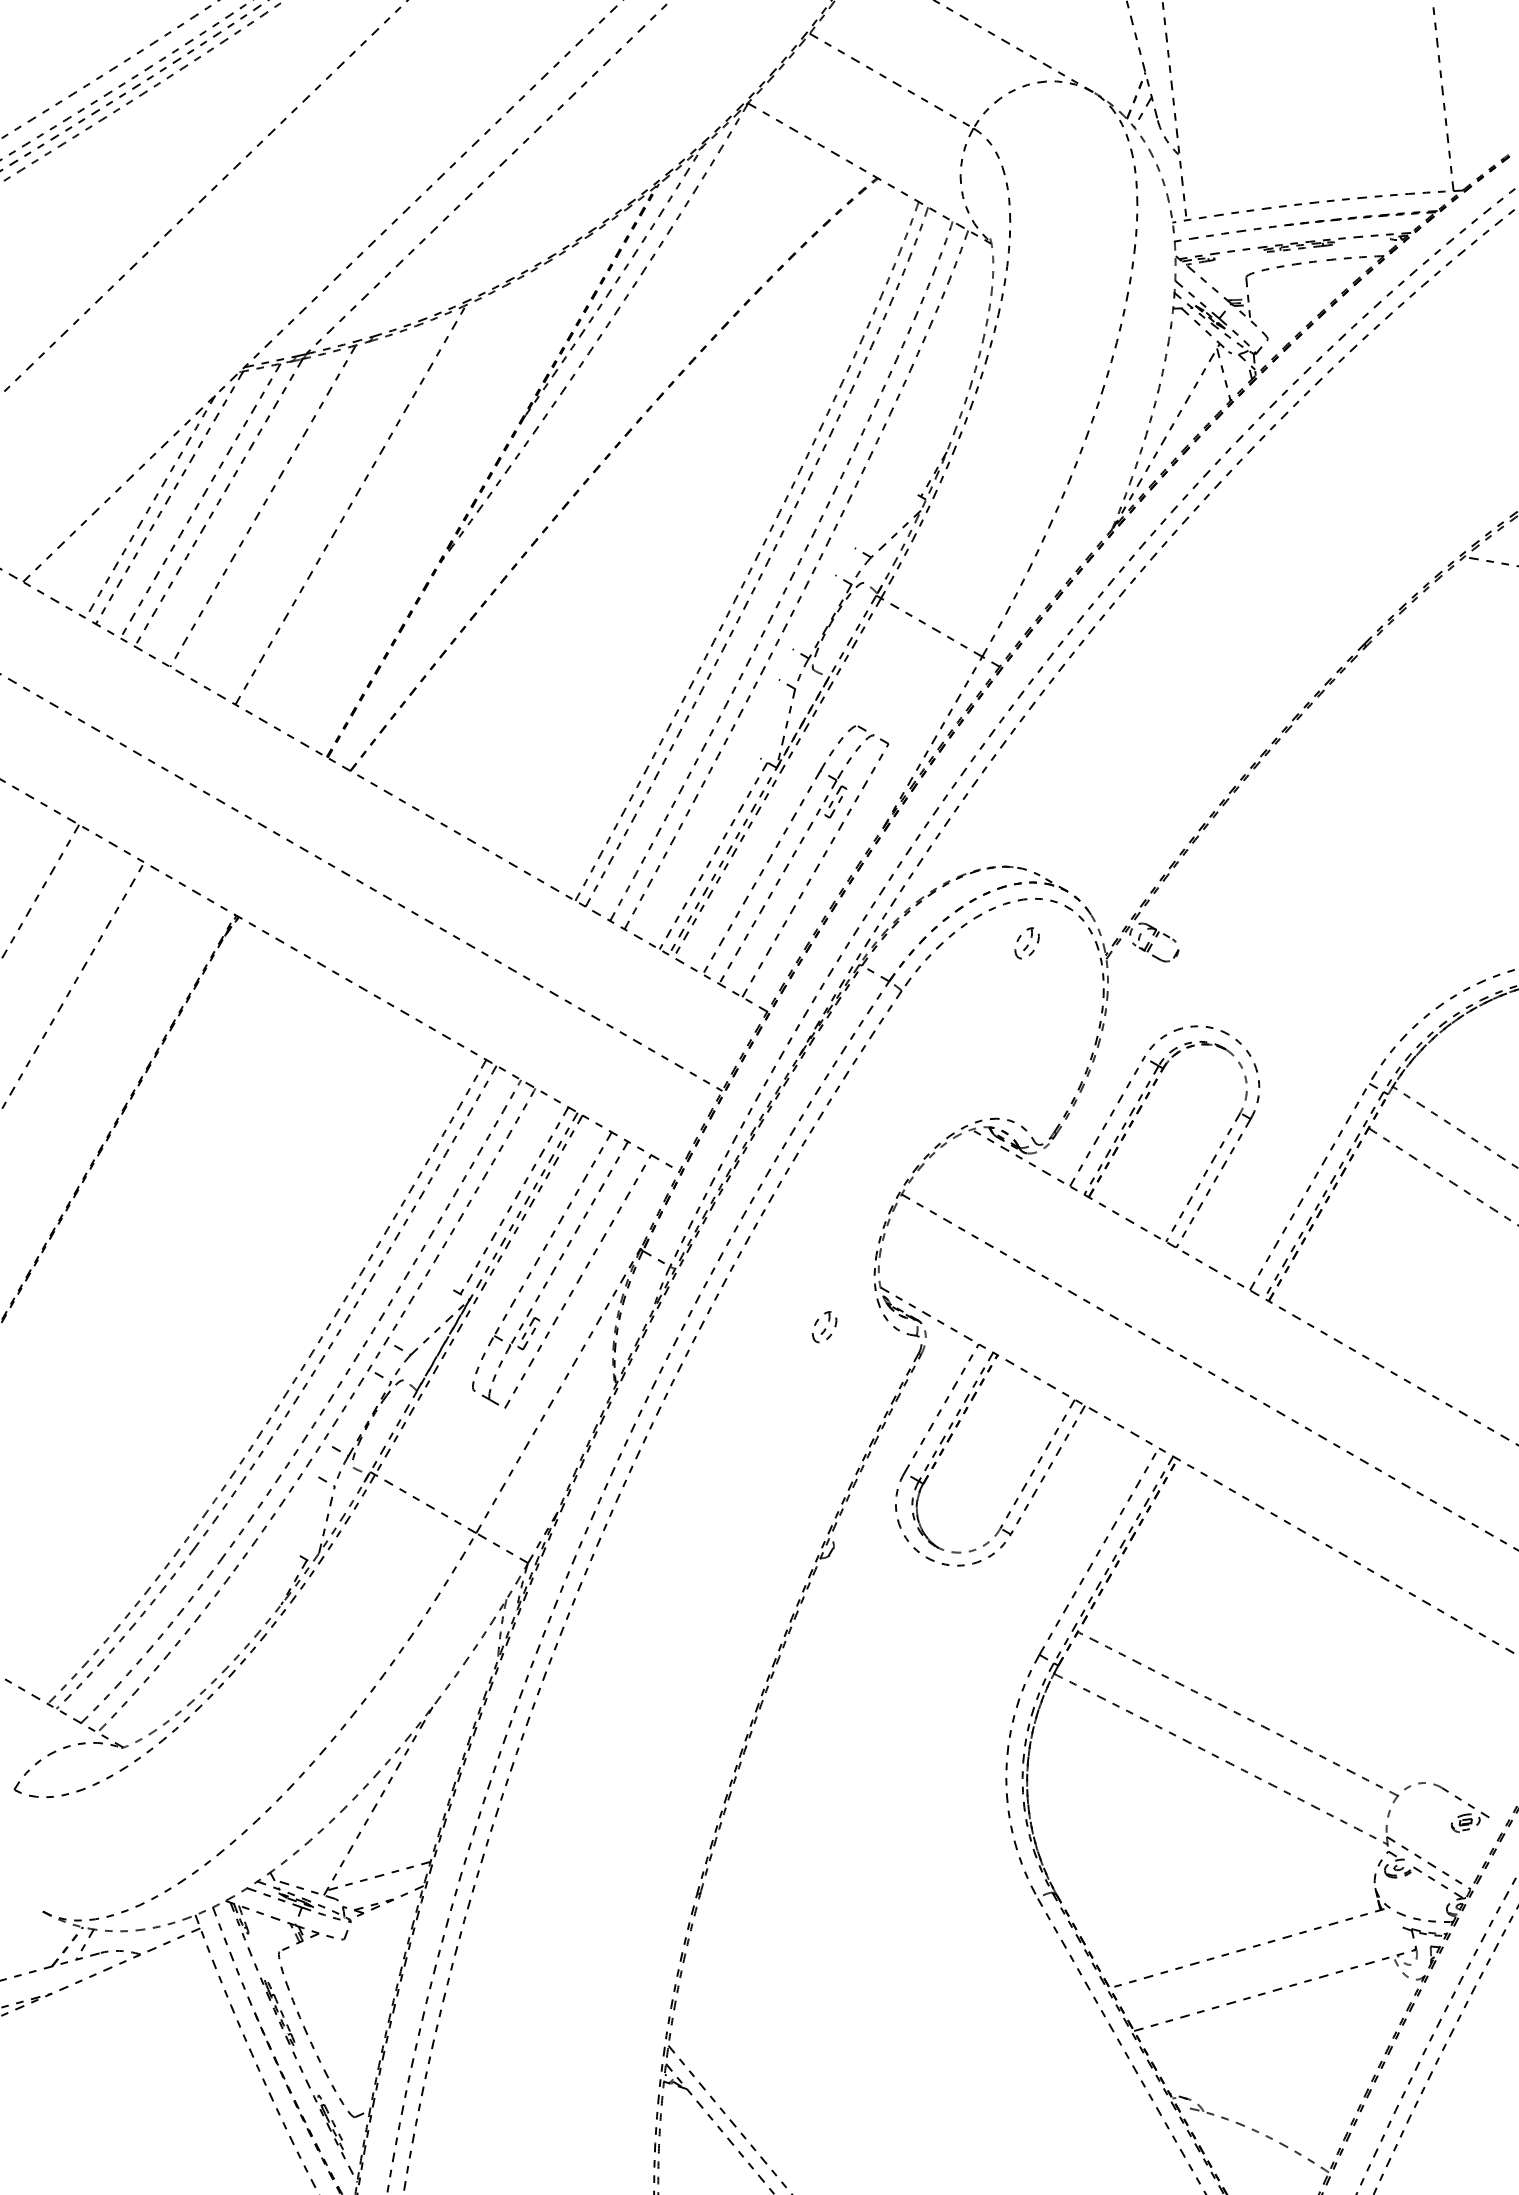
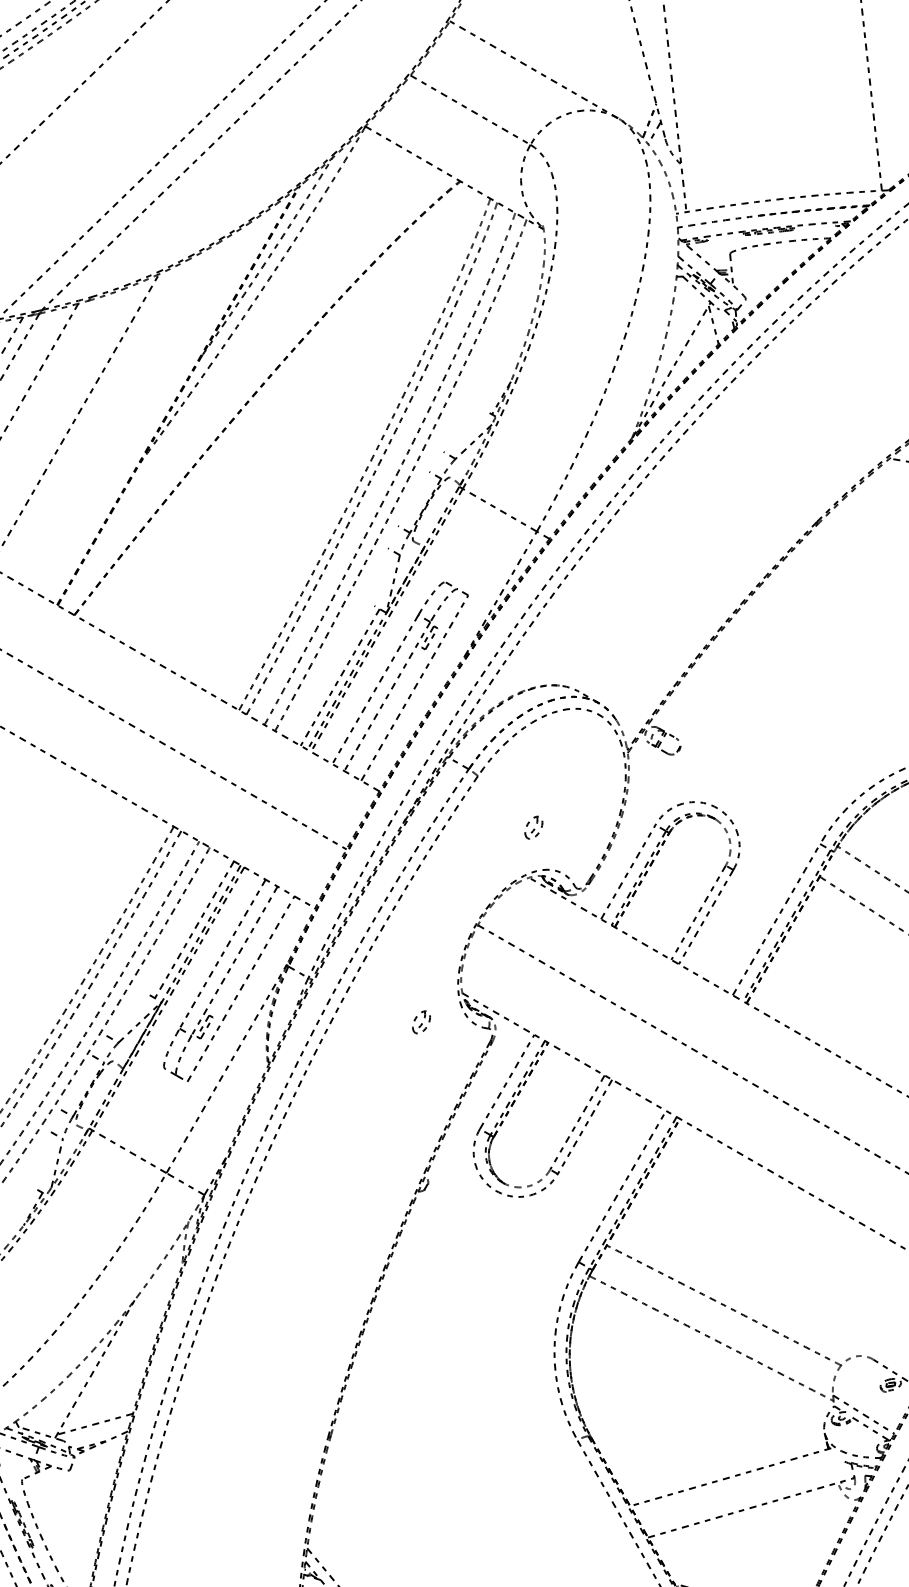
part: (1026, 943) -> (533, 827), moved

